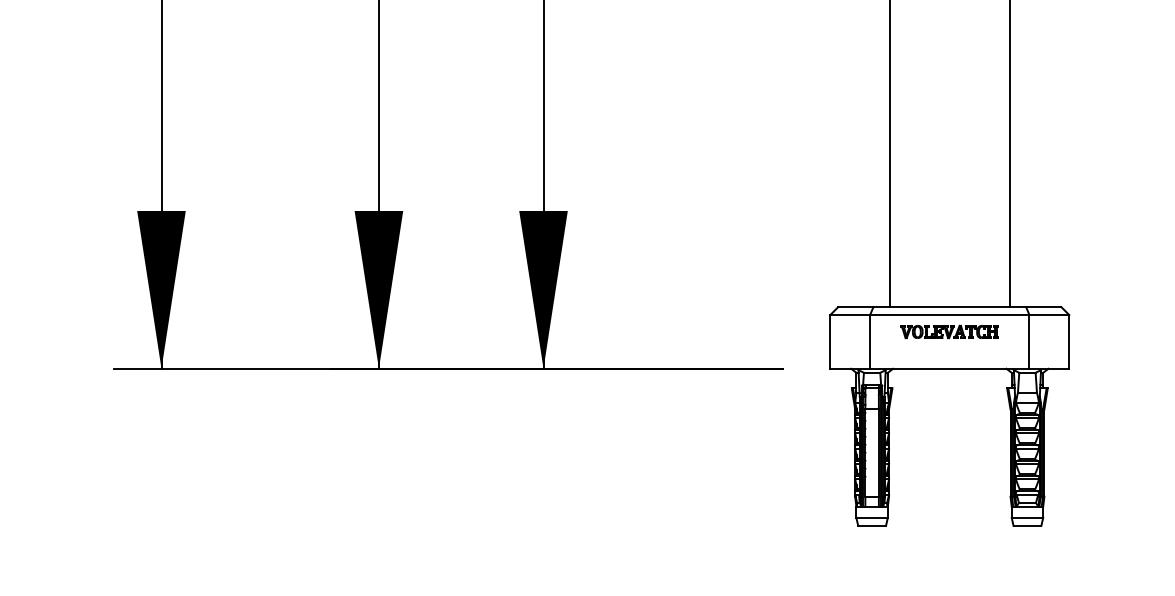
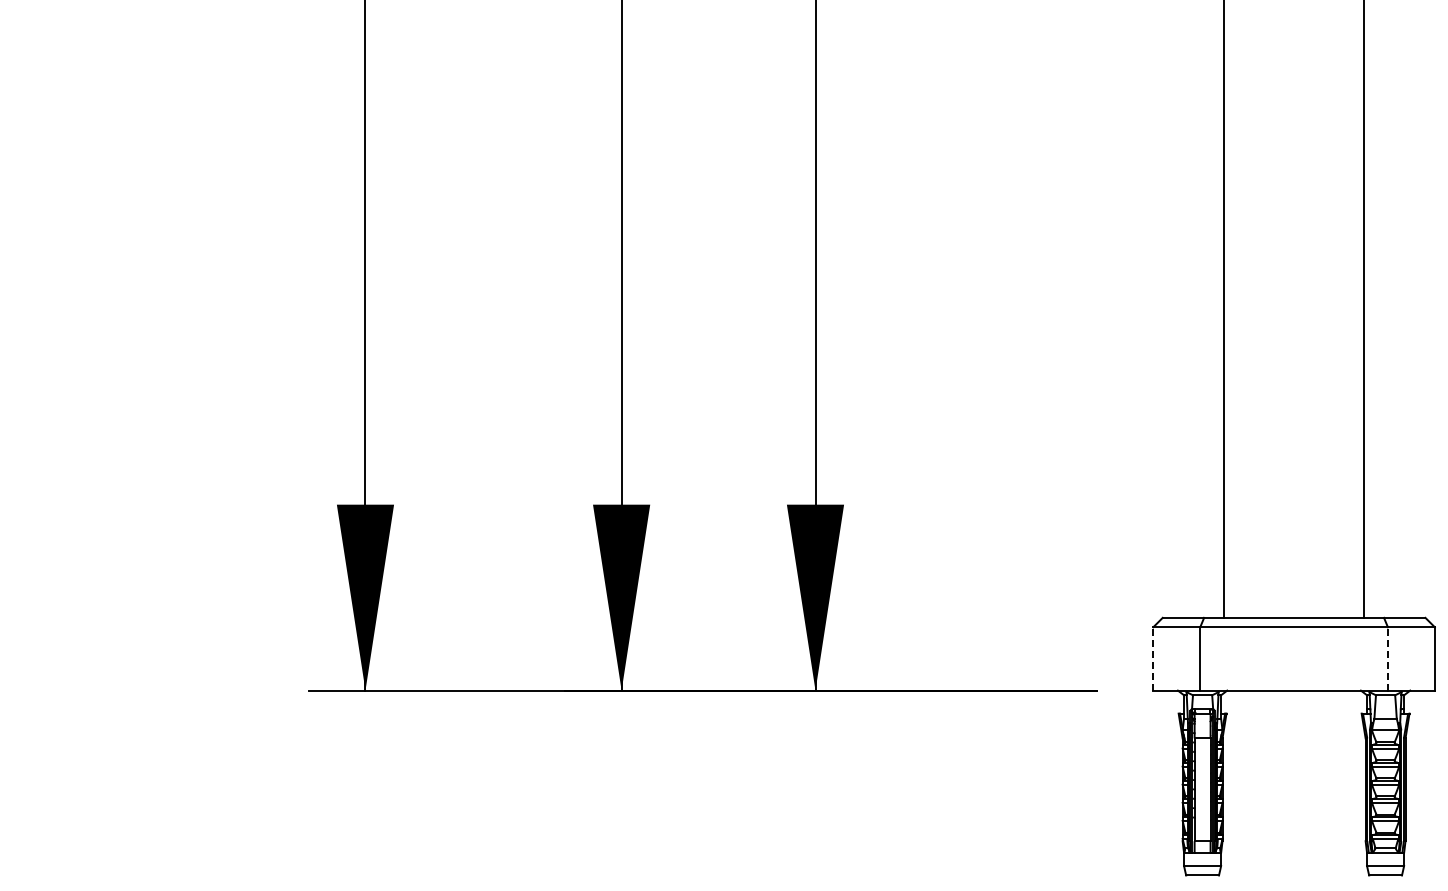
part: (949, 332) -> (1293, 647), removed
line: (830, 341) -> (1153, 658), solid -> dashed
line: (1029, 341) -> (1387, 658), solid -> dashed

